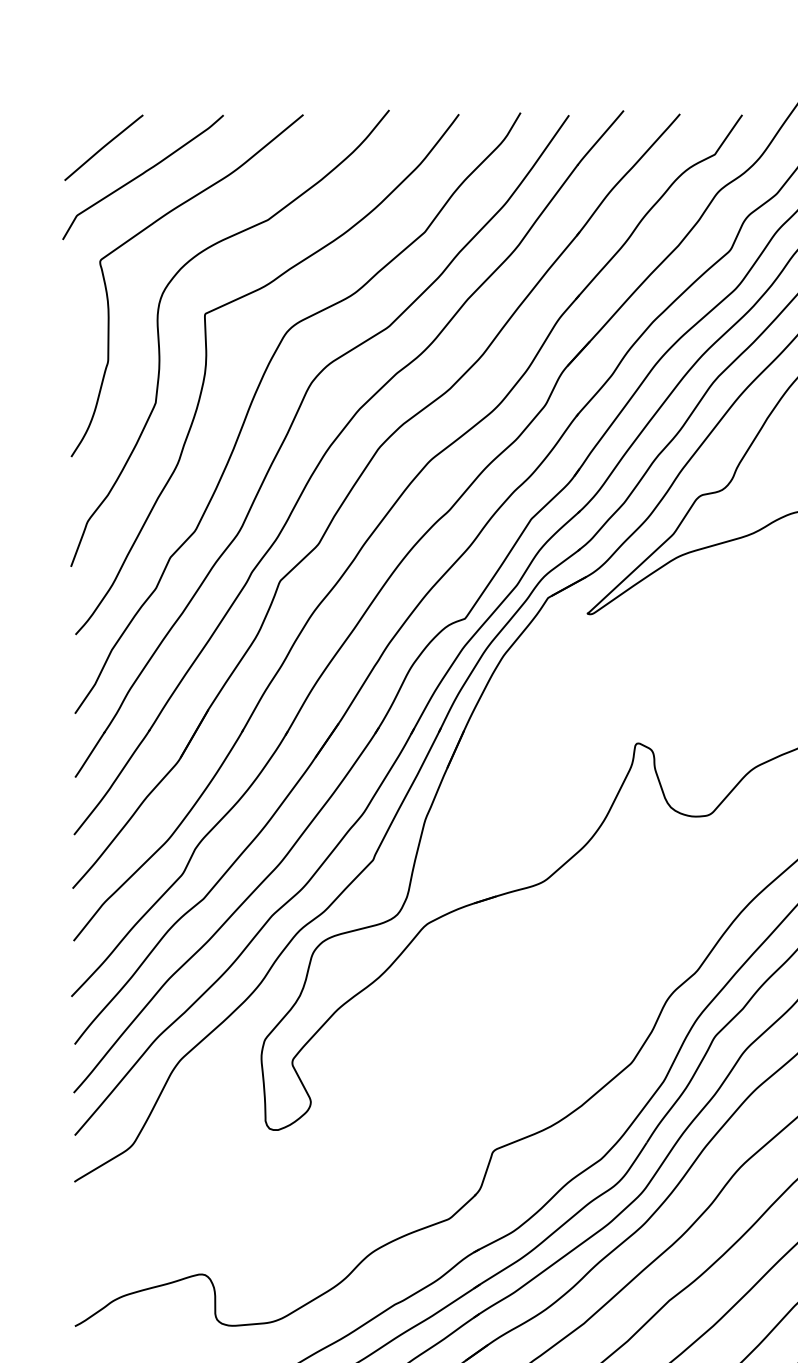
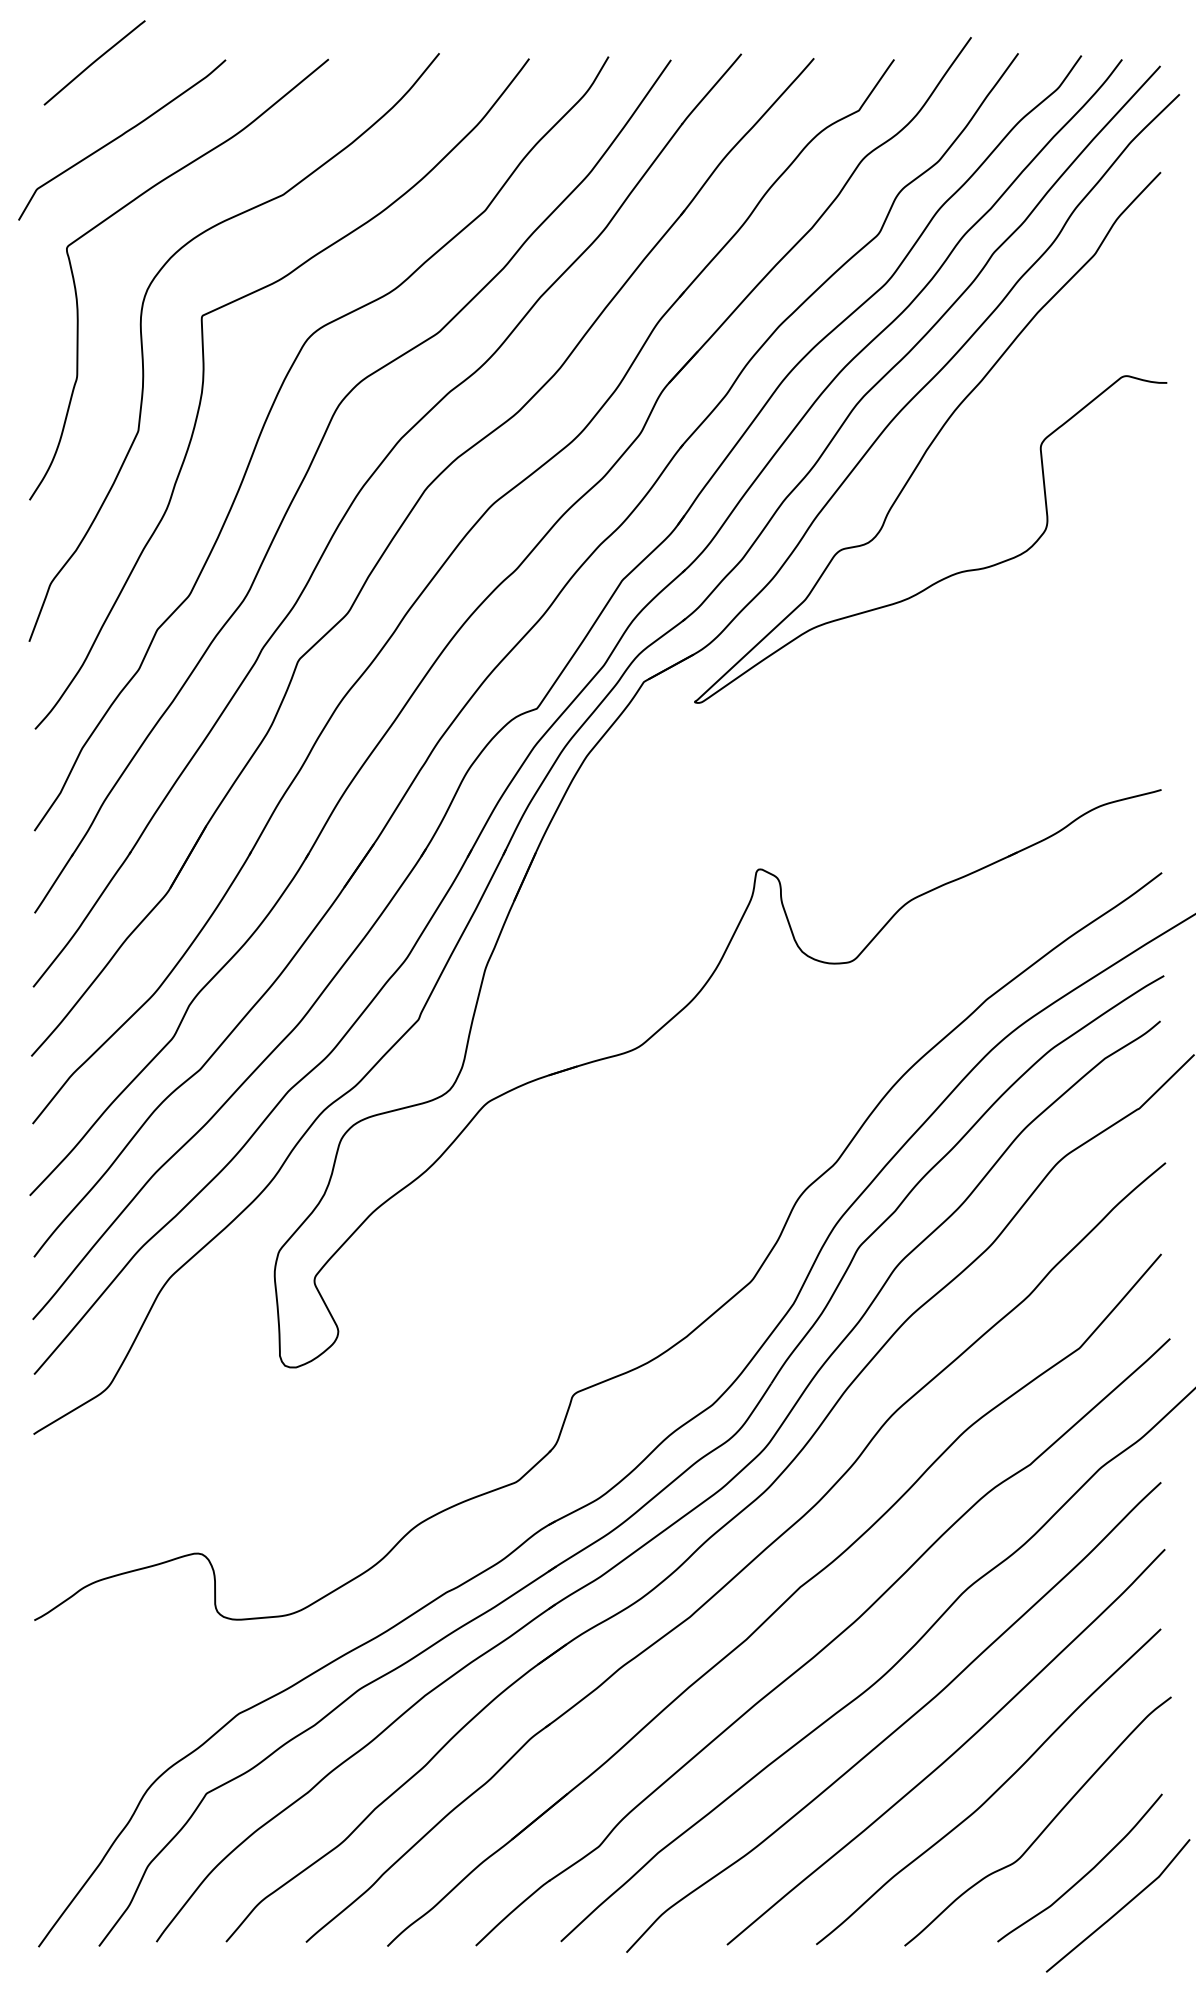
curve: (103, 147) -> (94, 62), moved

